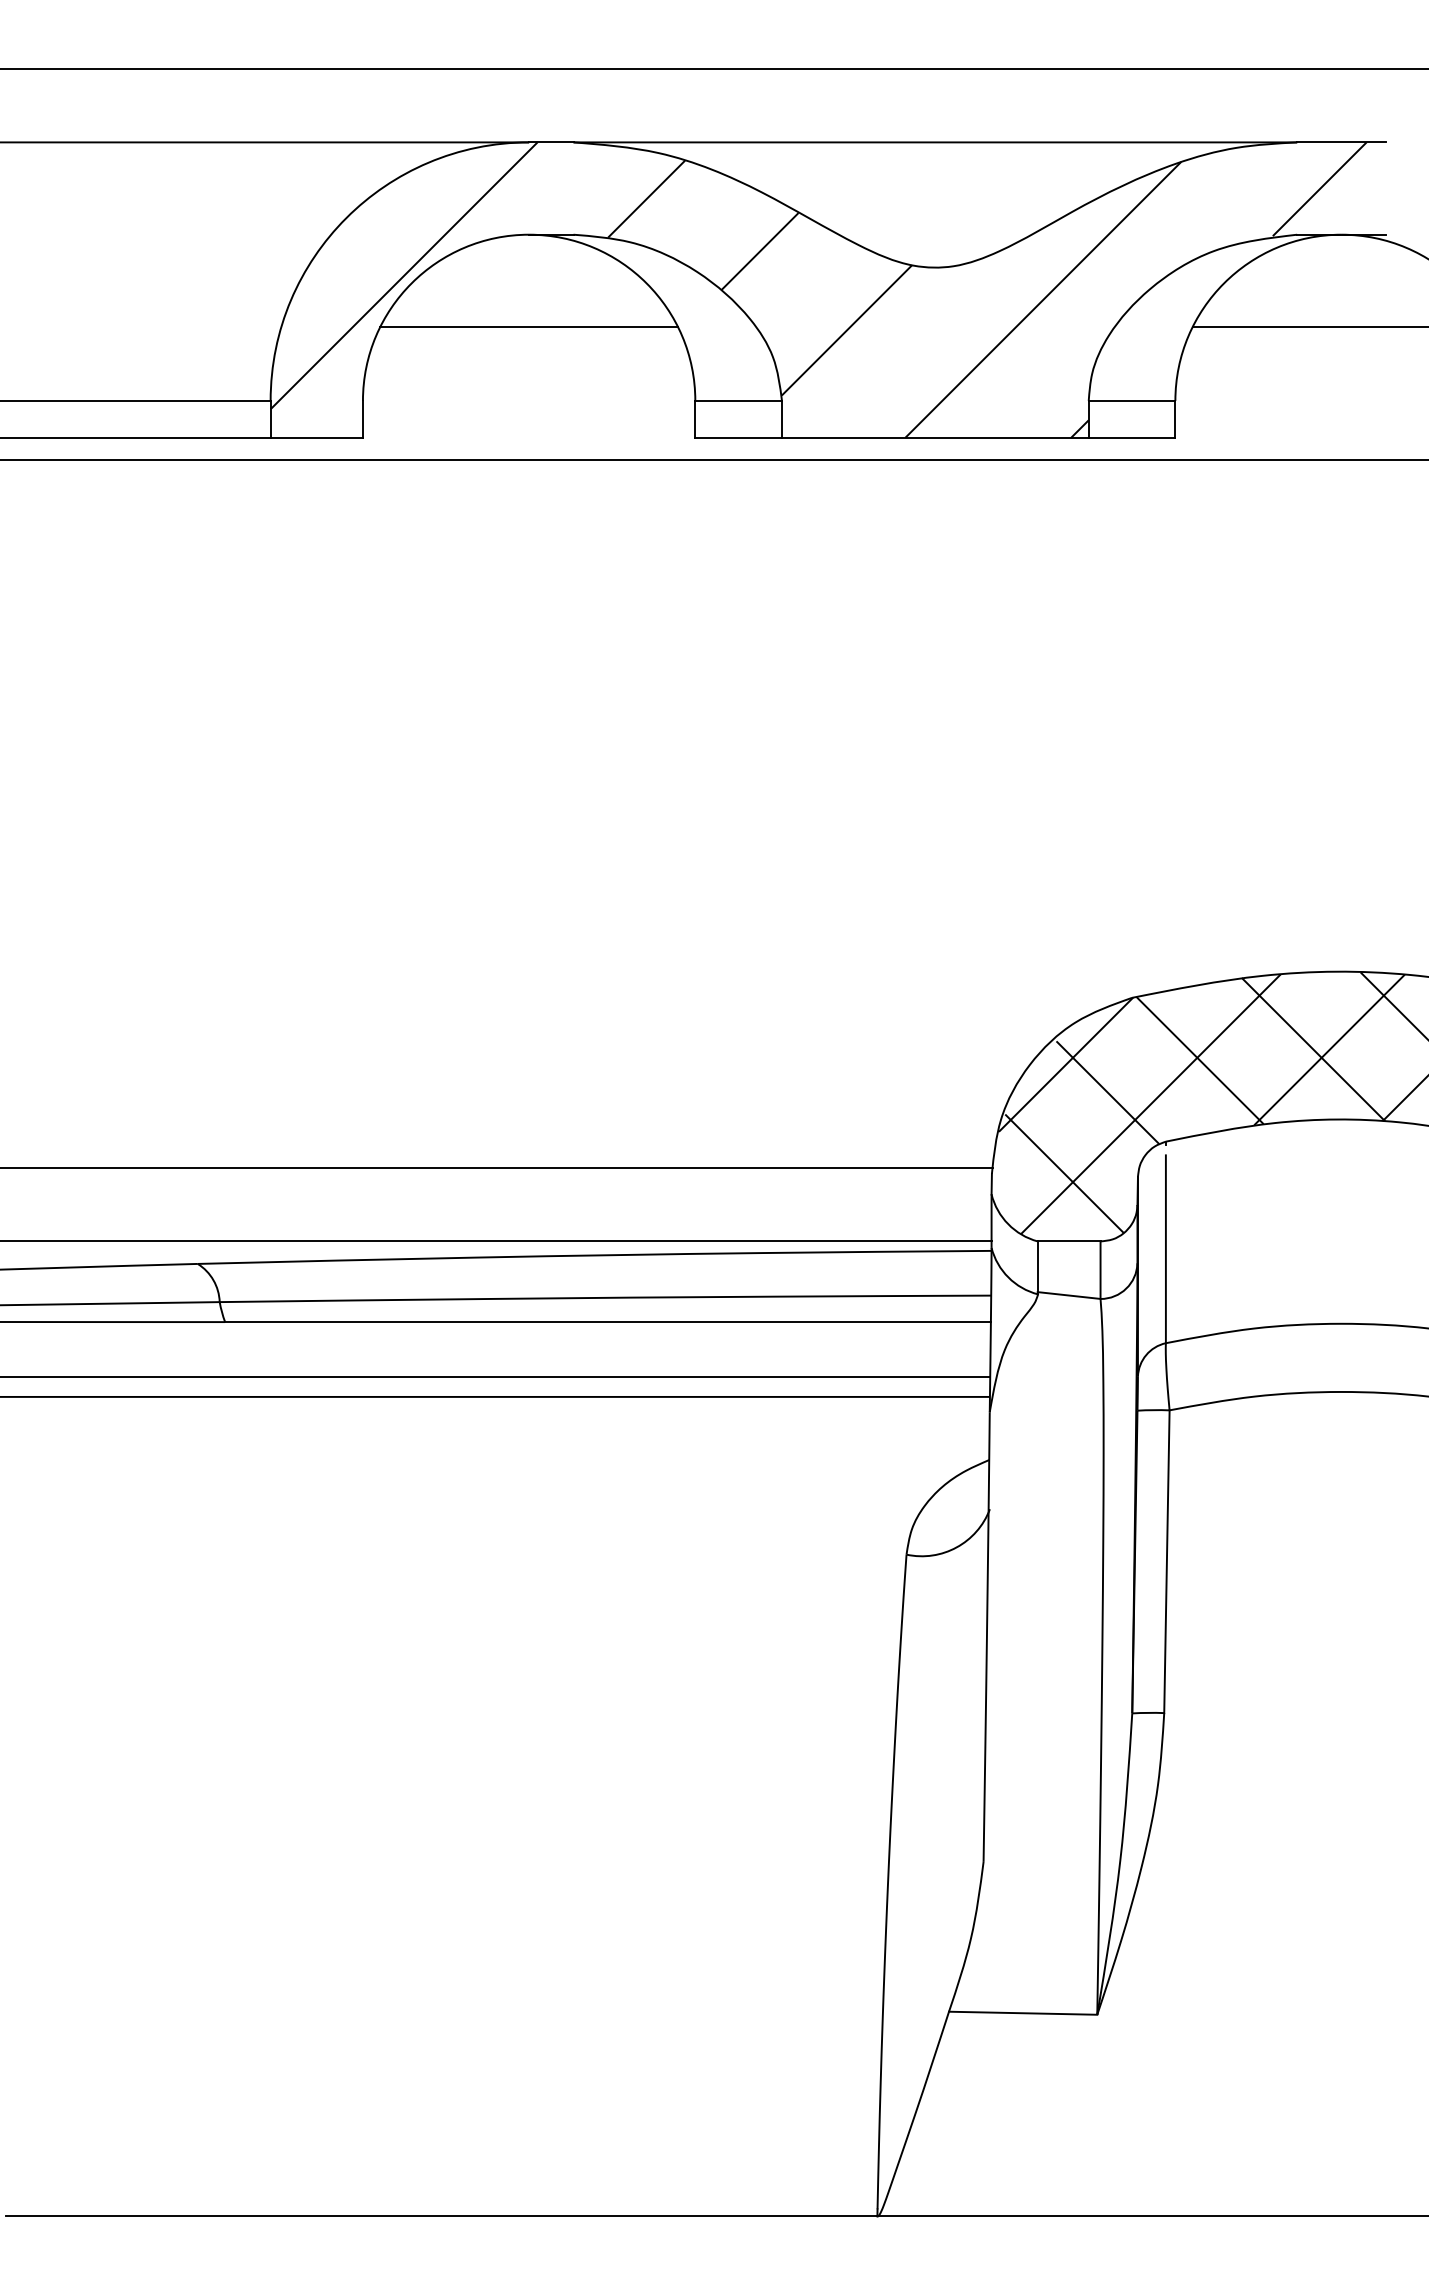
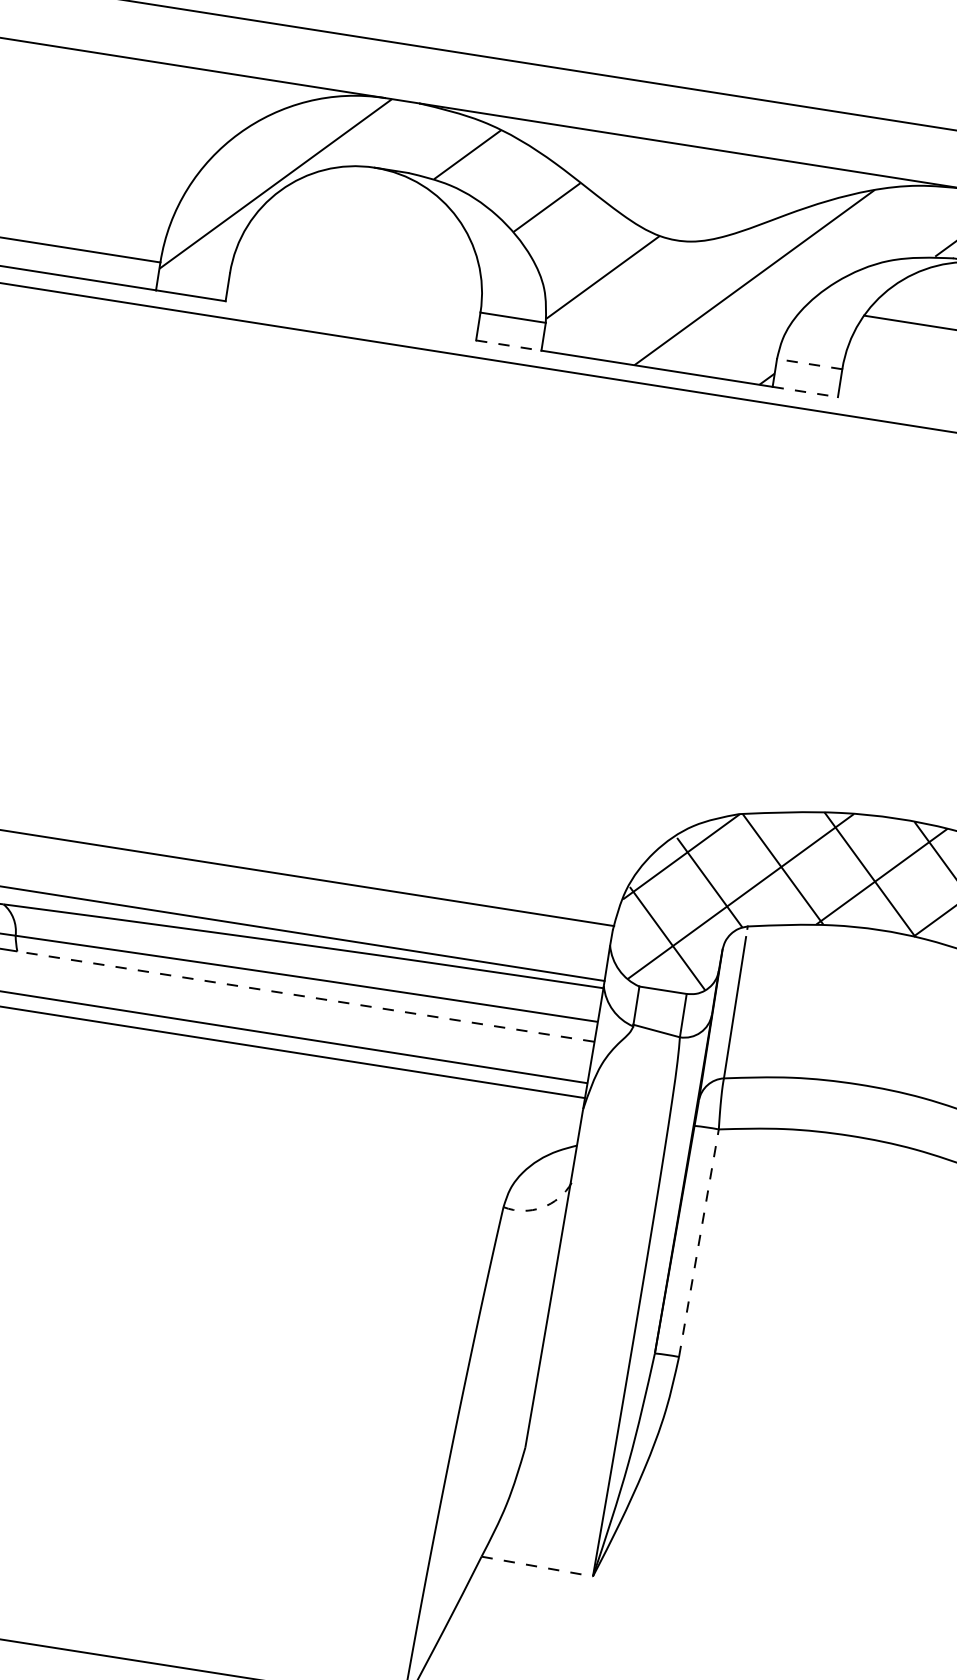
line: (529, 327) -> (364, 237), removed
line: (1131, 400) -> (809, 363), solid -> dashed
line: (739, 437) -> (509, 345), solid -> dashed
line: (1132, 437) -> (805, 391), solid -> dashed
line: (607, 1322) -> (305, 996), solid -> dashed
arc: (956, 1547) -> (542, 1207), solid -> dashed
line: (1166, 1561) -> (698, 1242), solid -> dashed
line: (1023, 2013) -> (537, 1566), solid -> dashed

